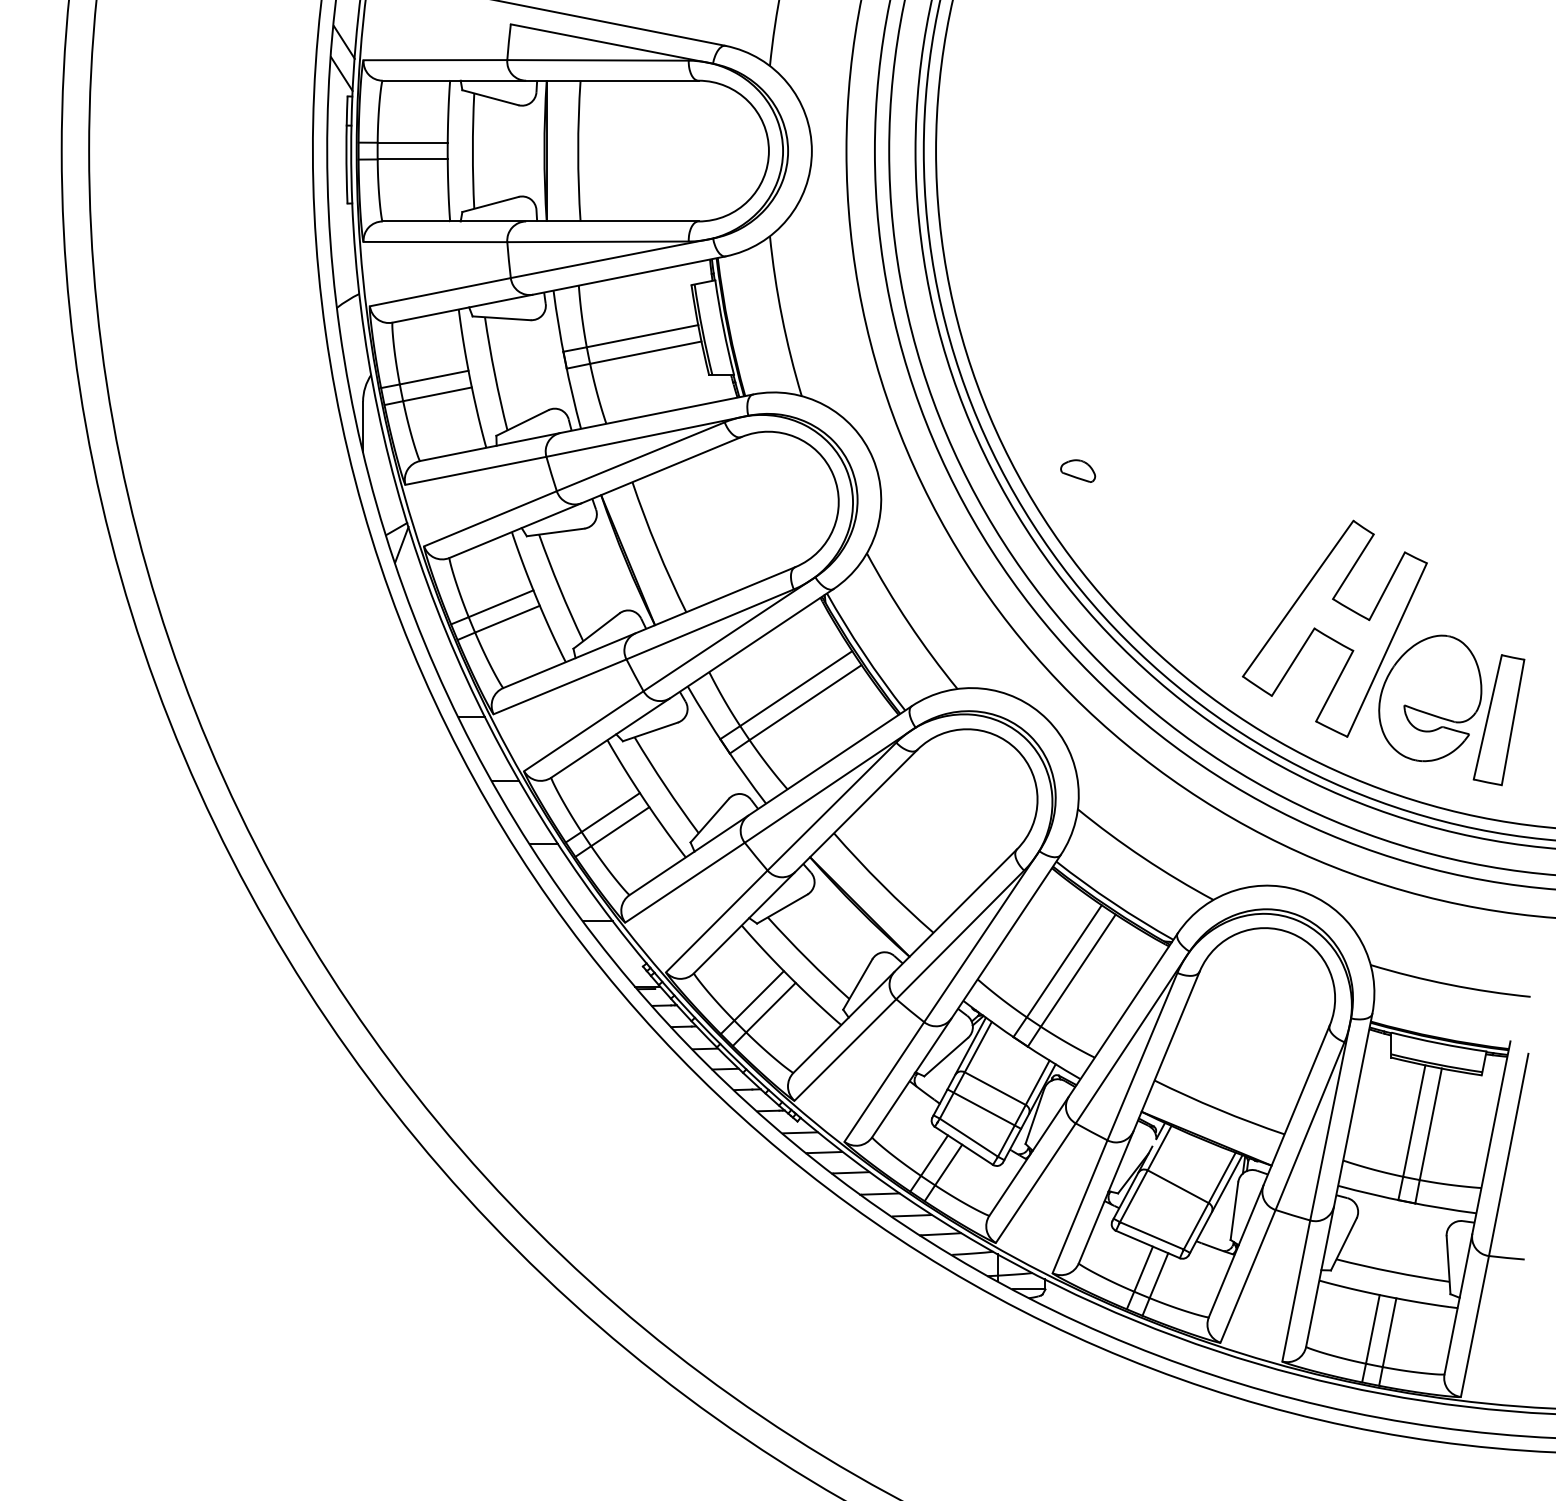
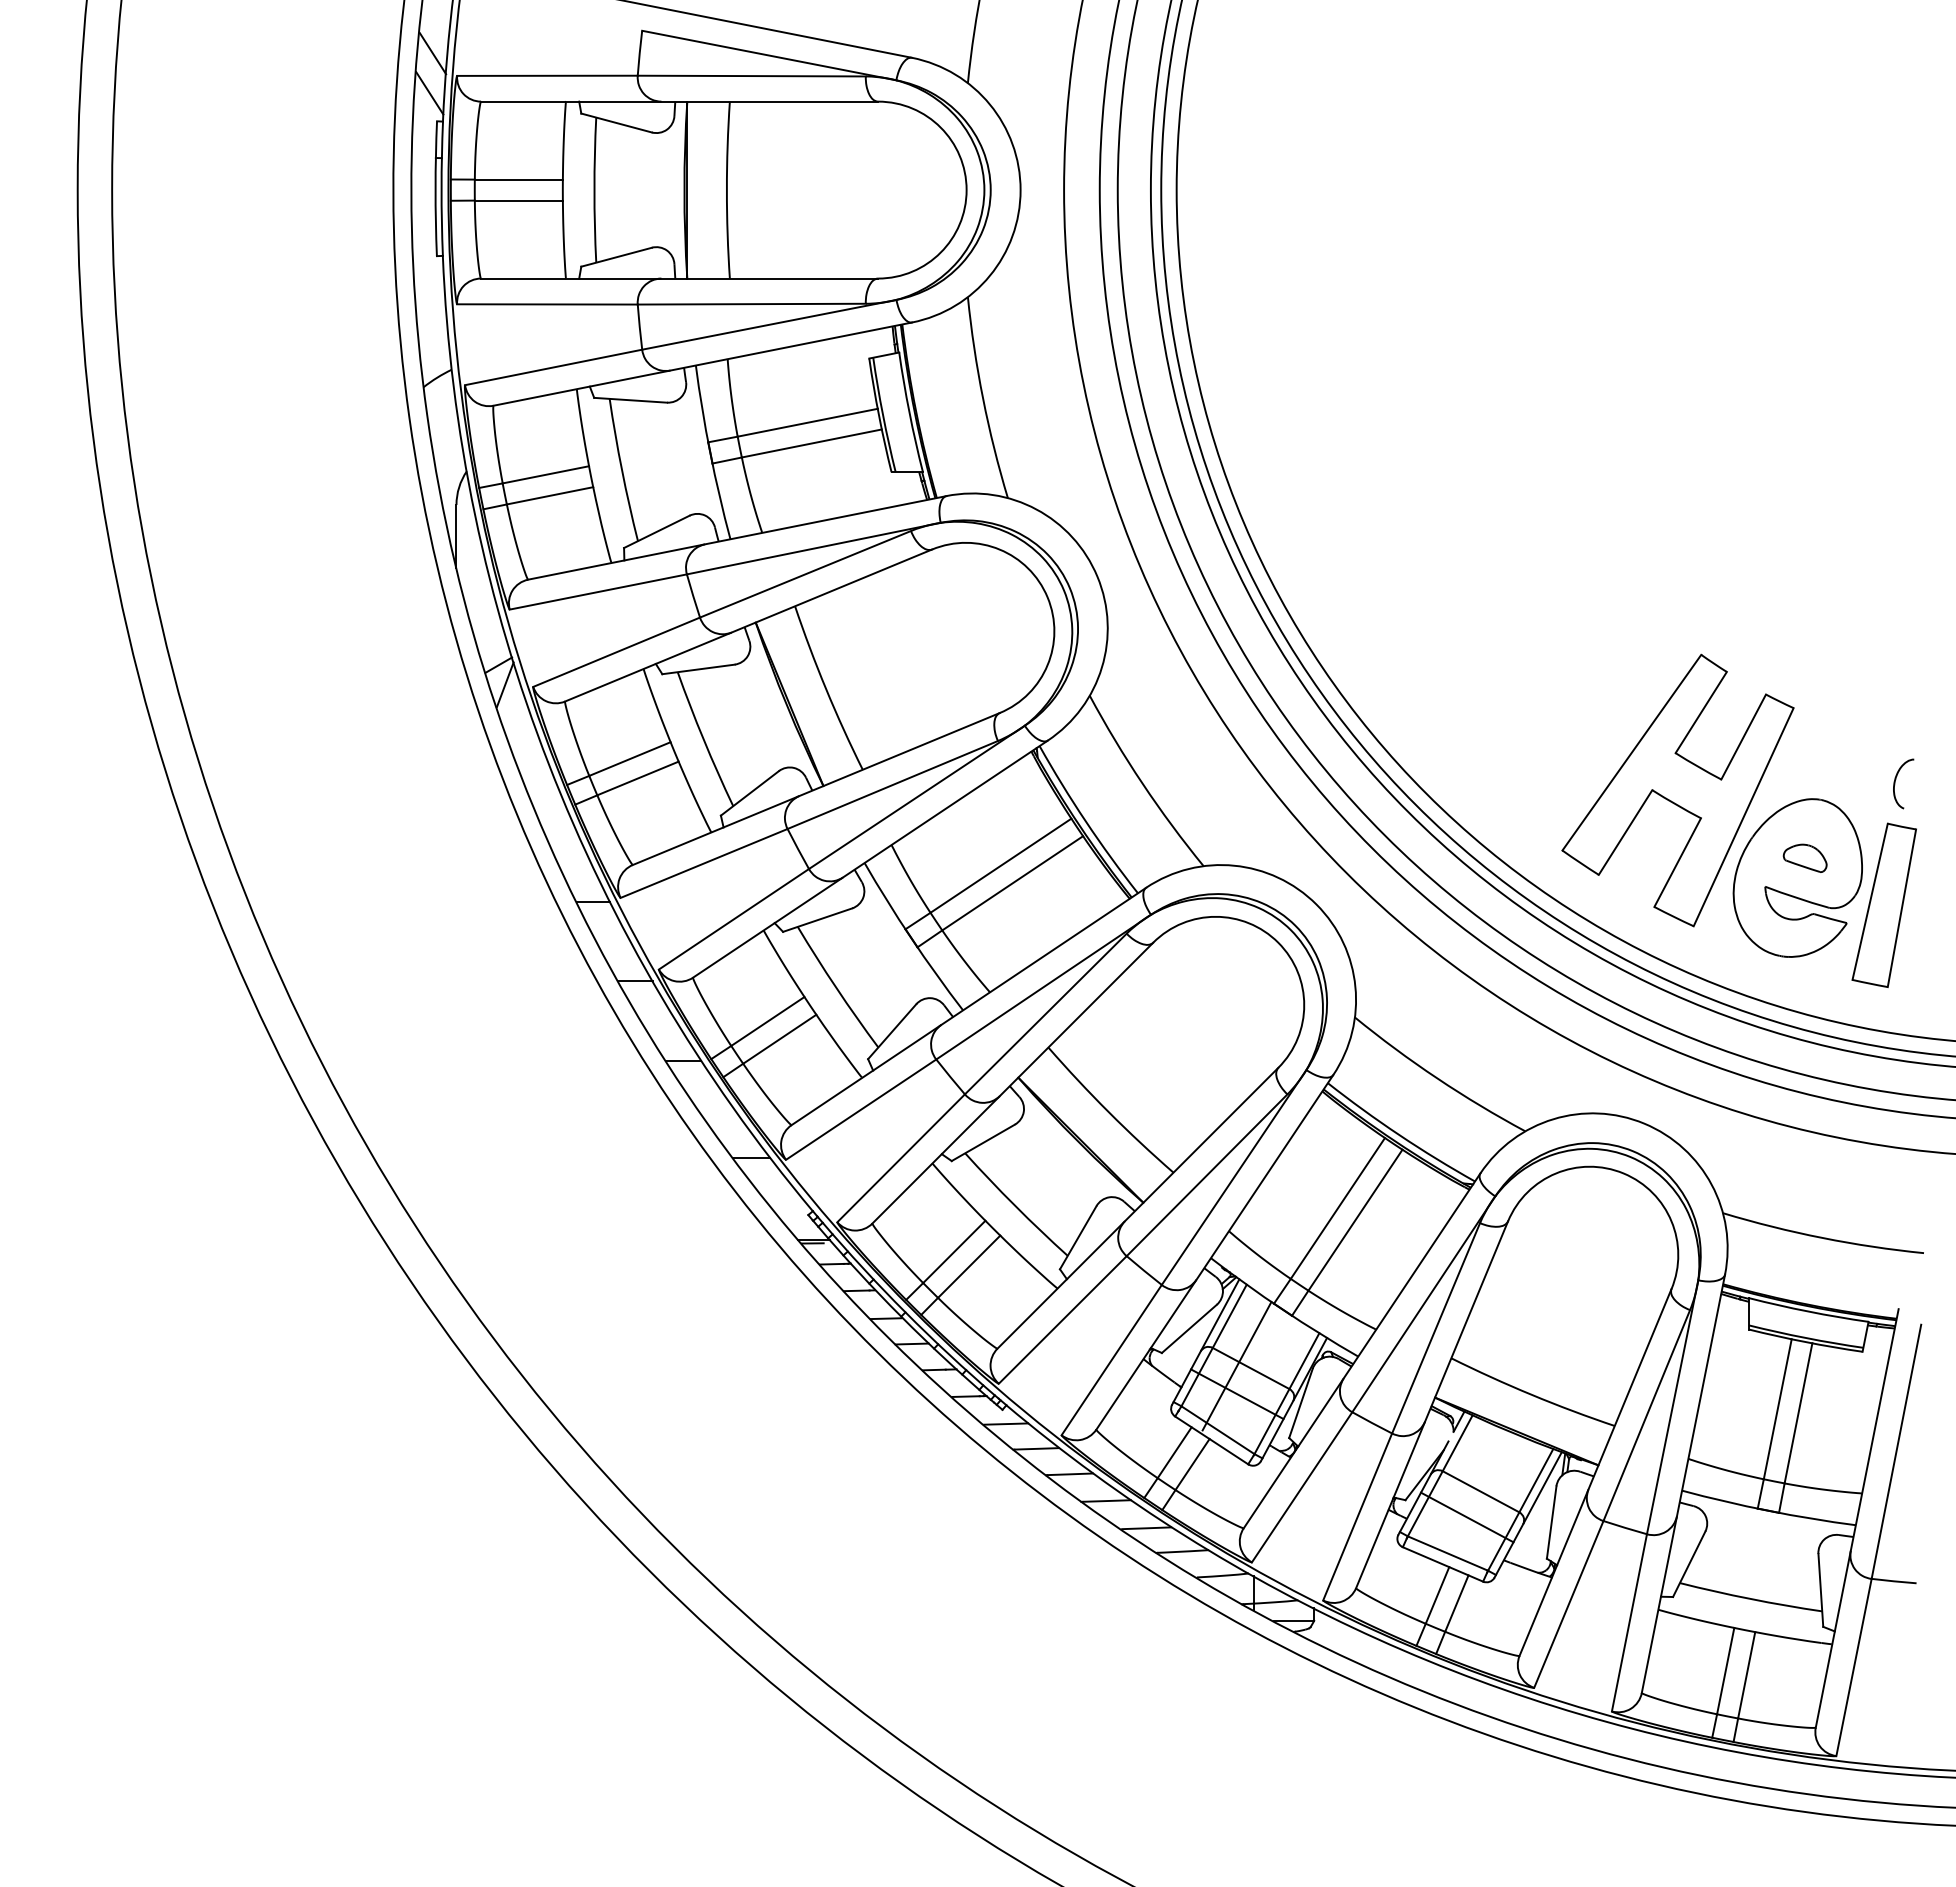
part: (1077, 470) -> (1804, 857), moved
curve: (1507, 623) -> (1895, 783), added
line: (983, 1087) -> (1236, 1366), added
line: (1167, 1207) -> (1467, 1517), added

